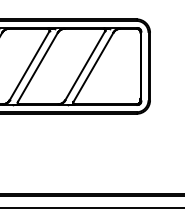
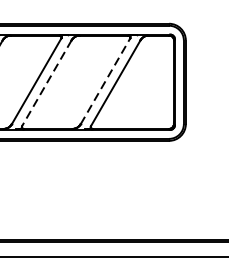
line: (85, 65) -> (105, 80), solid -> dashed
line: (37, 67) -> (46, 83), solid -> dashed

